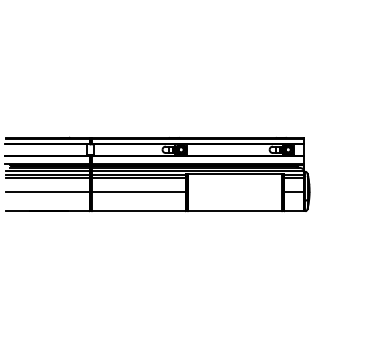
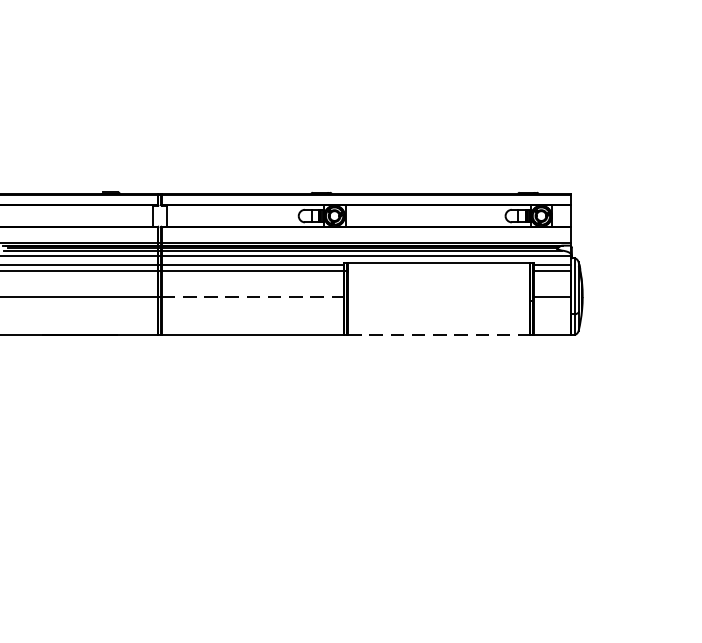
line: (139, 191) -> (254, 296), solid -> dashed
line: (235, 211) -> (439, 335), solid -> dashed

